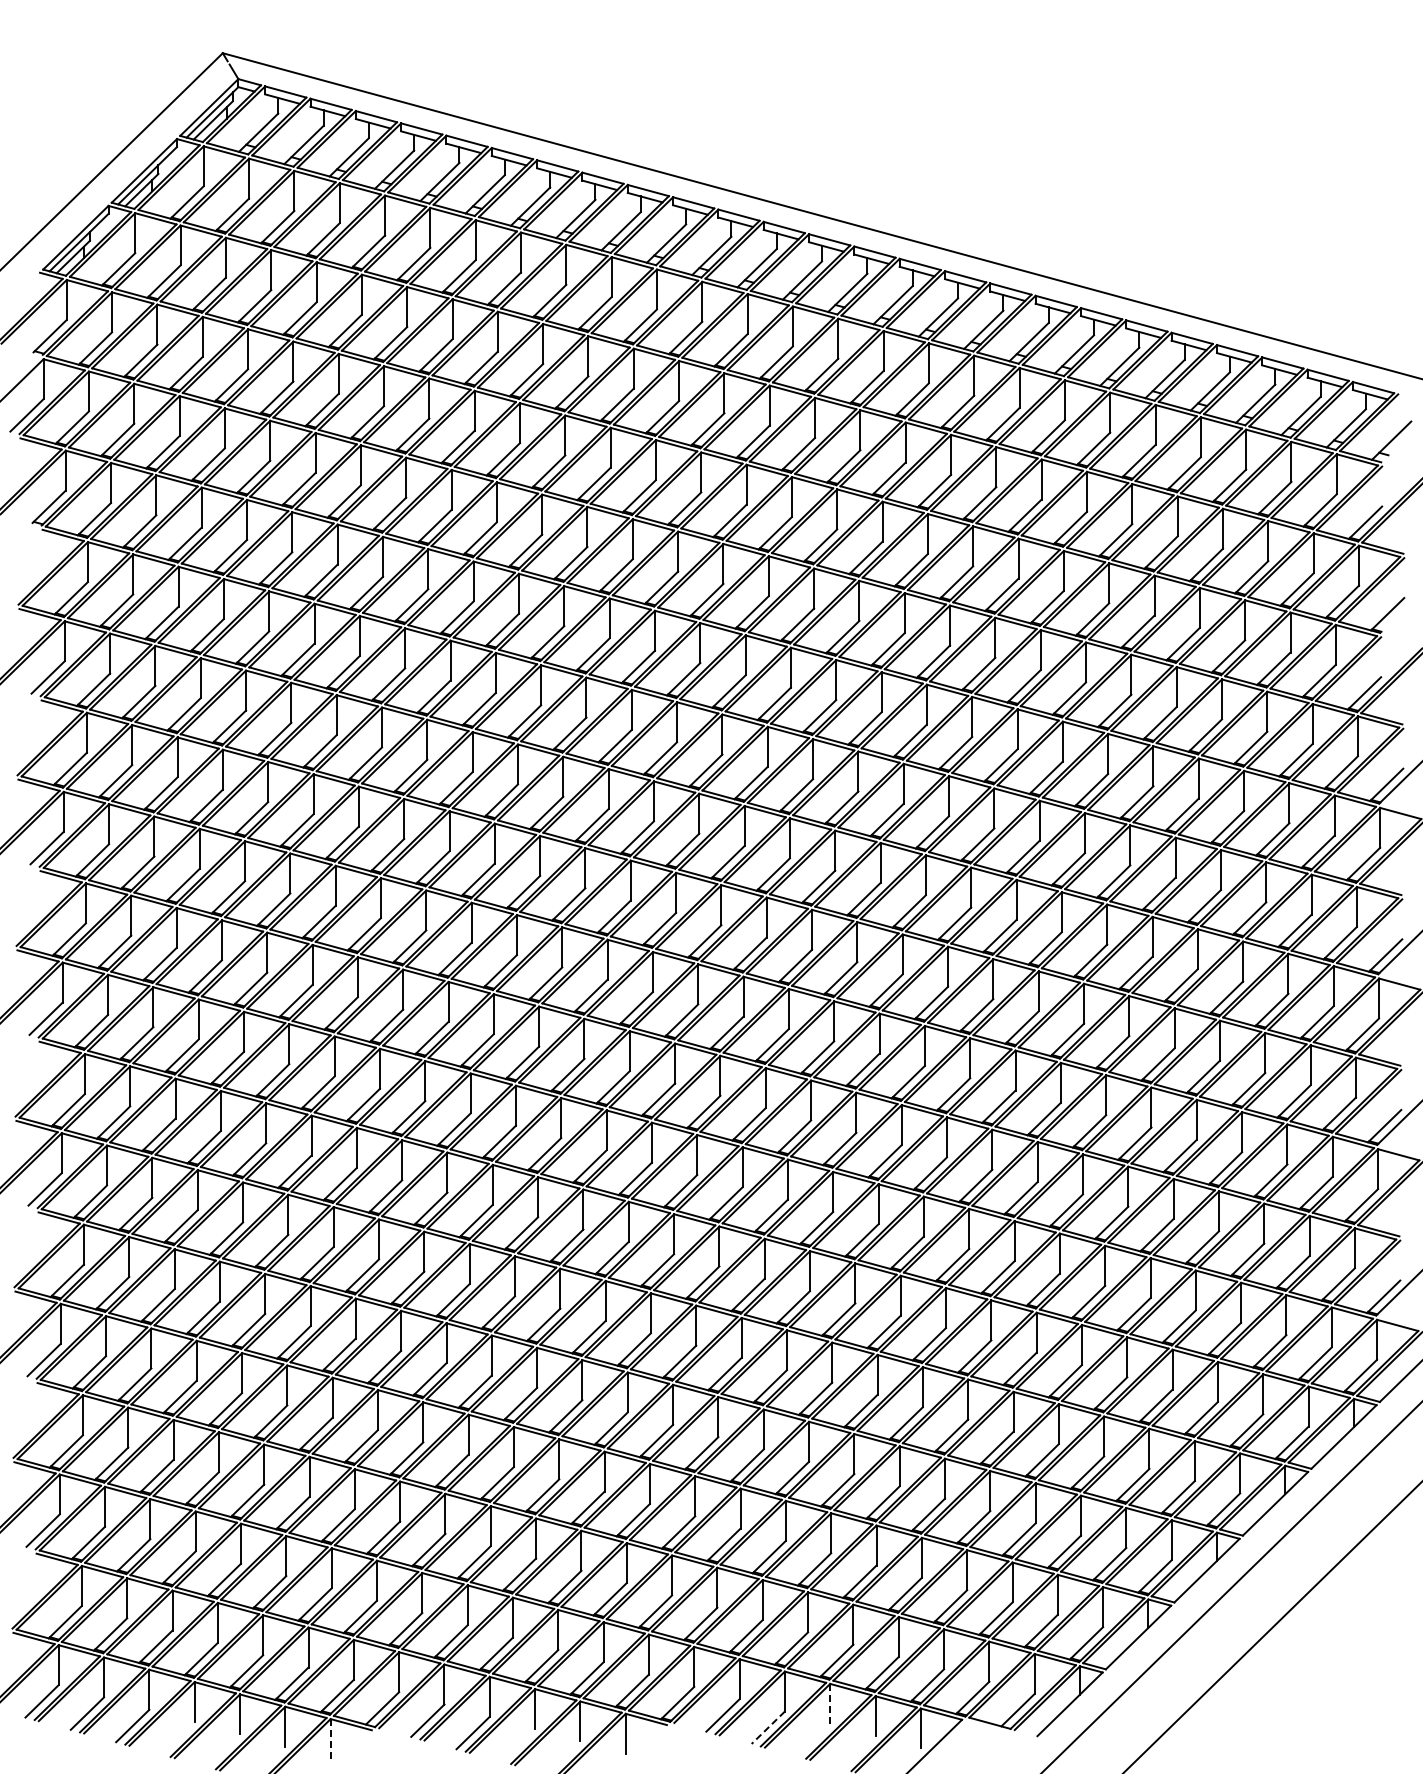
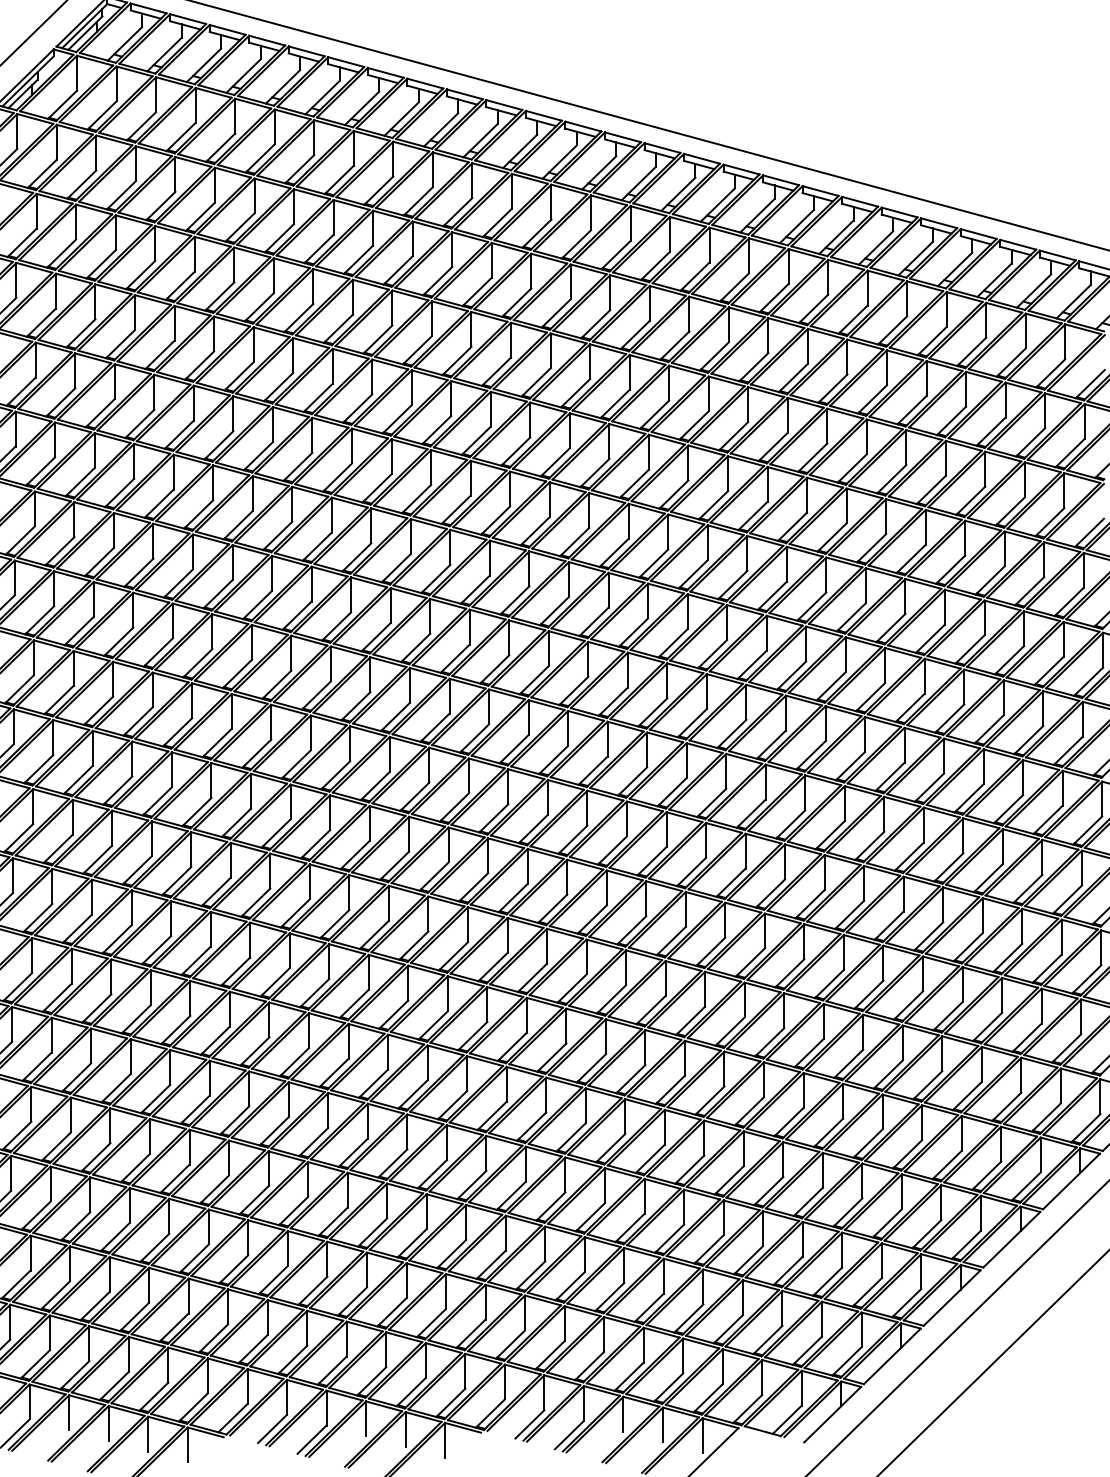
line: (830, 1703) -> (623, 1413), dashed -> solid
line: (767, 1728) -> (568, 1435), dashed -> solid
line: (330, 1739) -> (187, 1445), dashed -> solid

